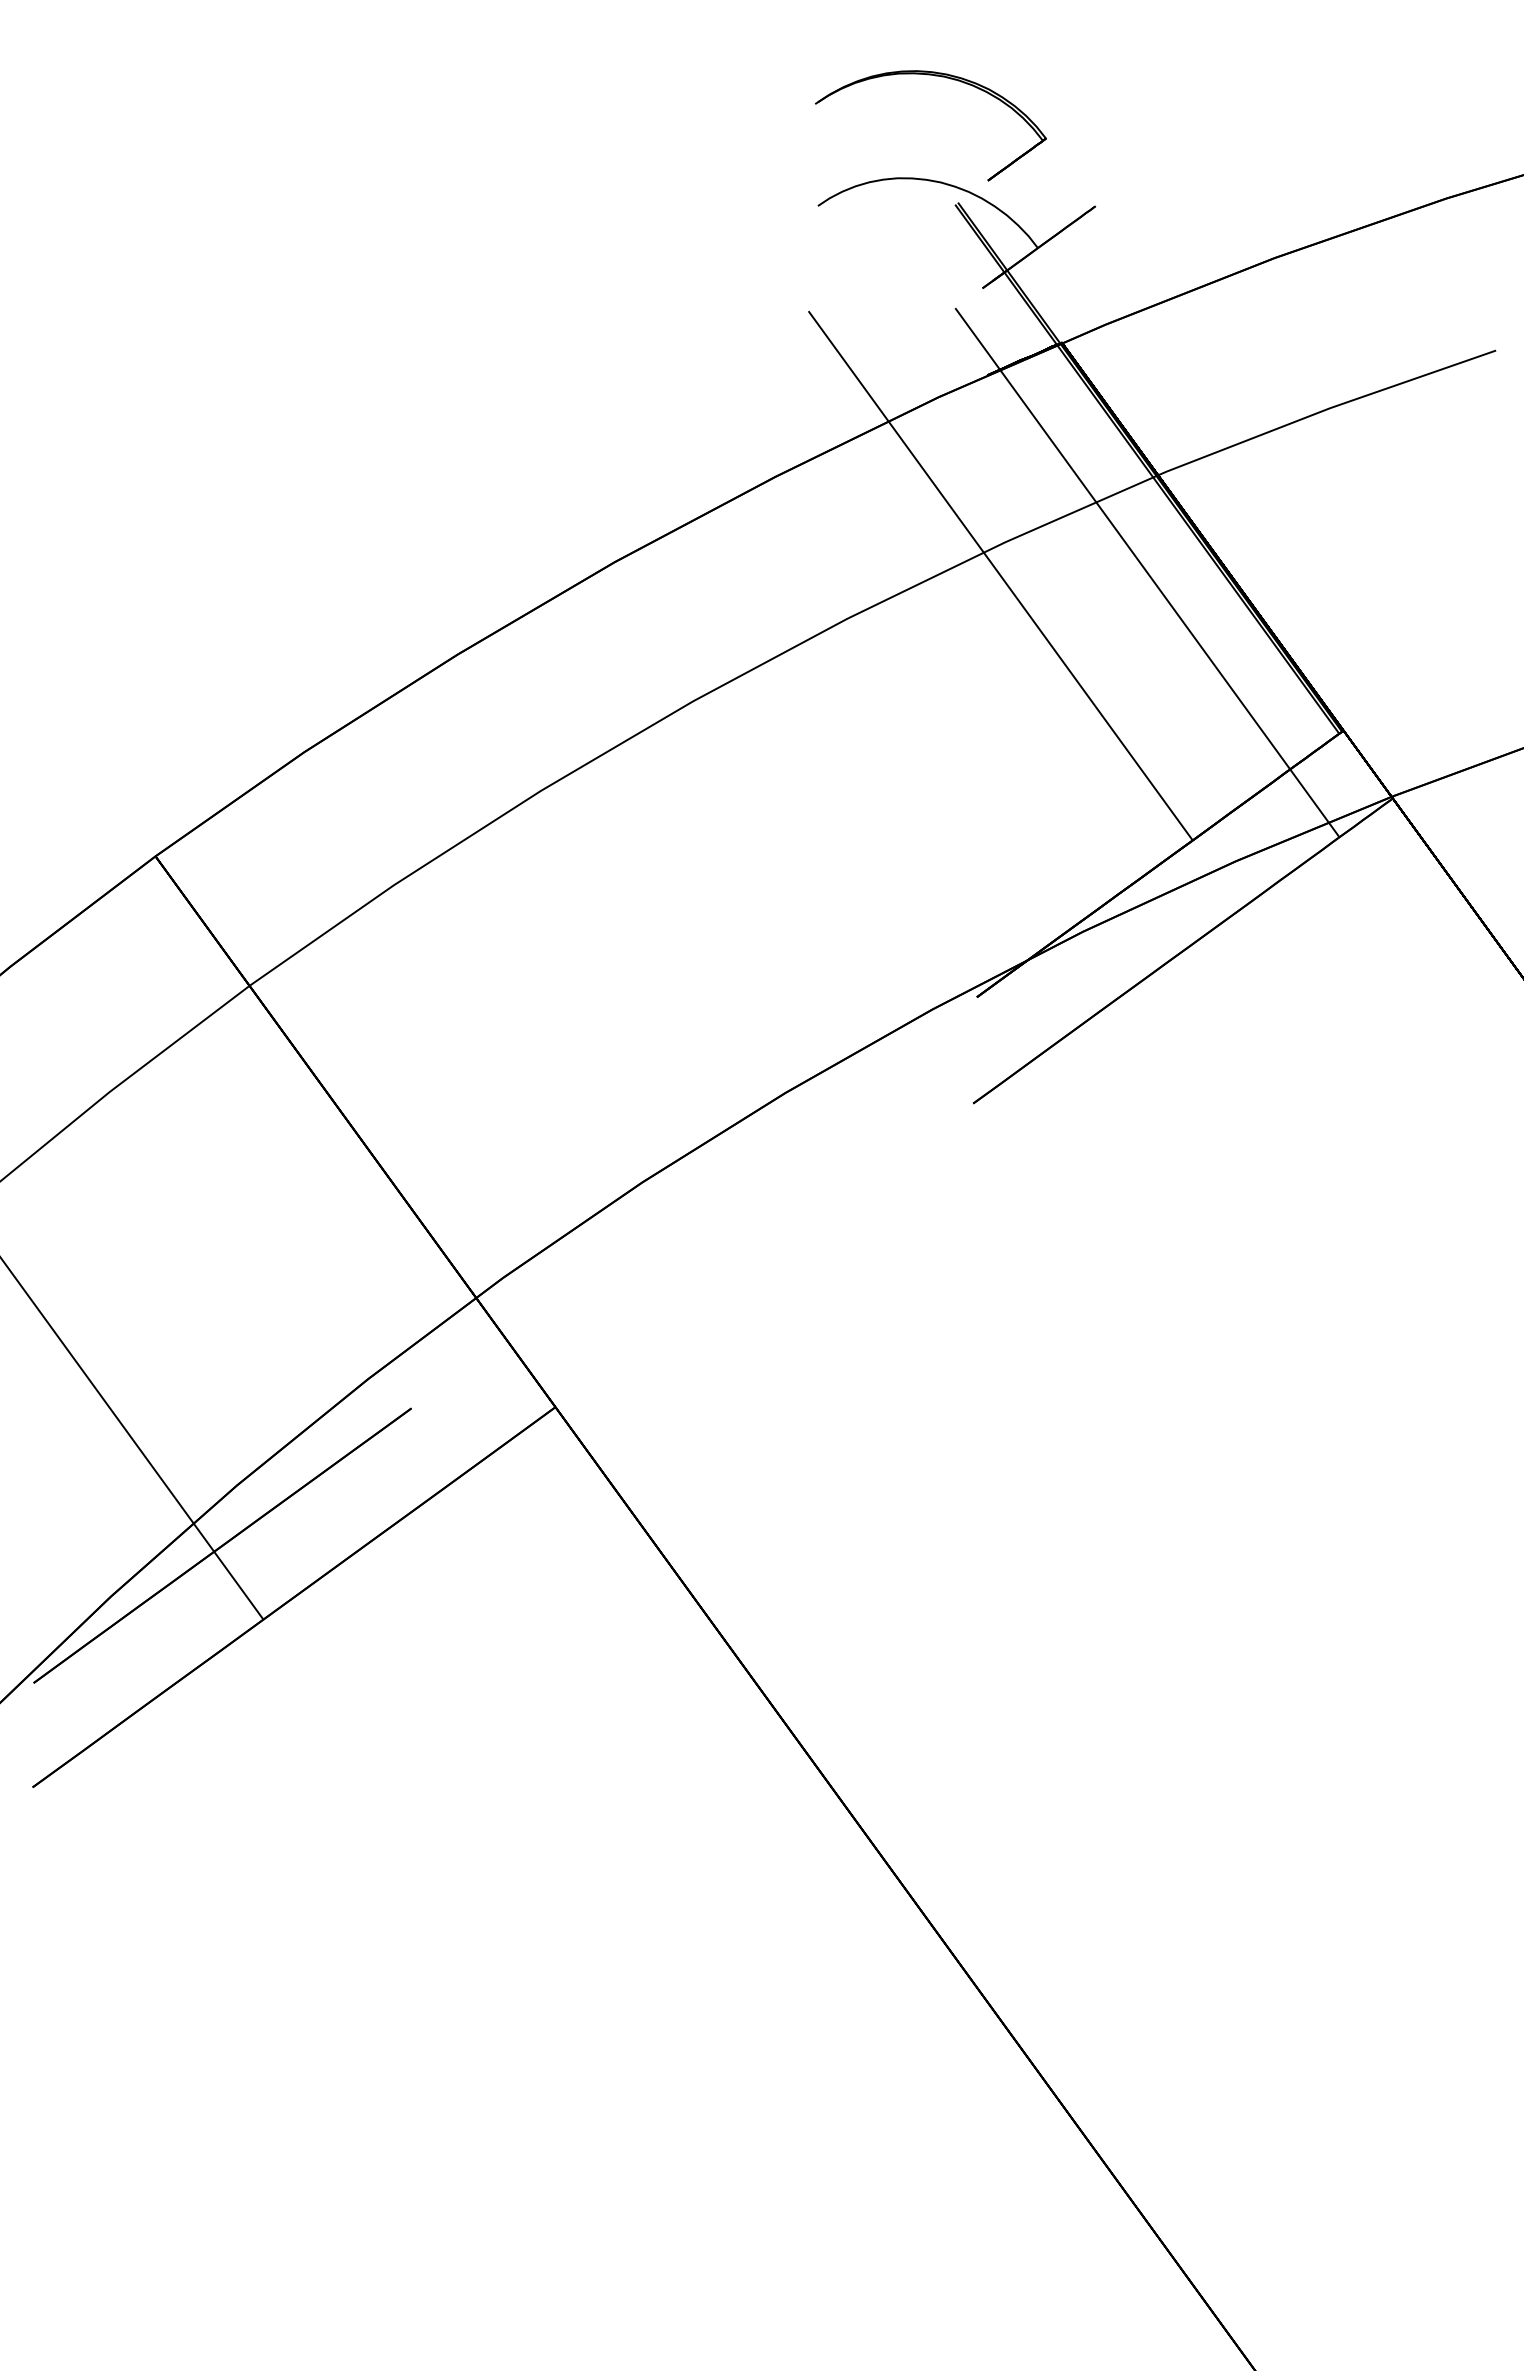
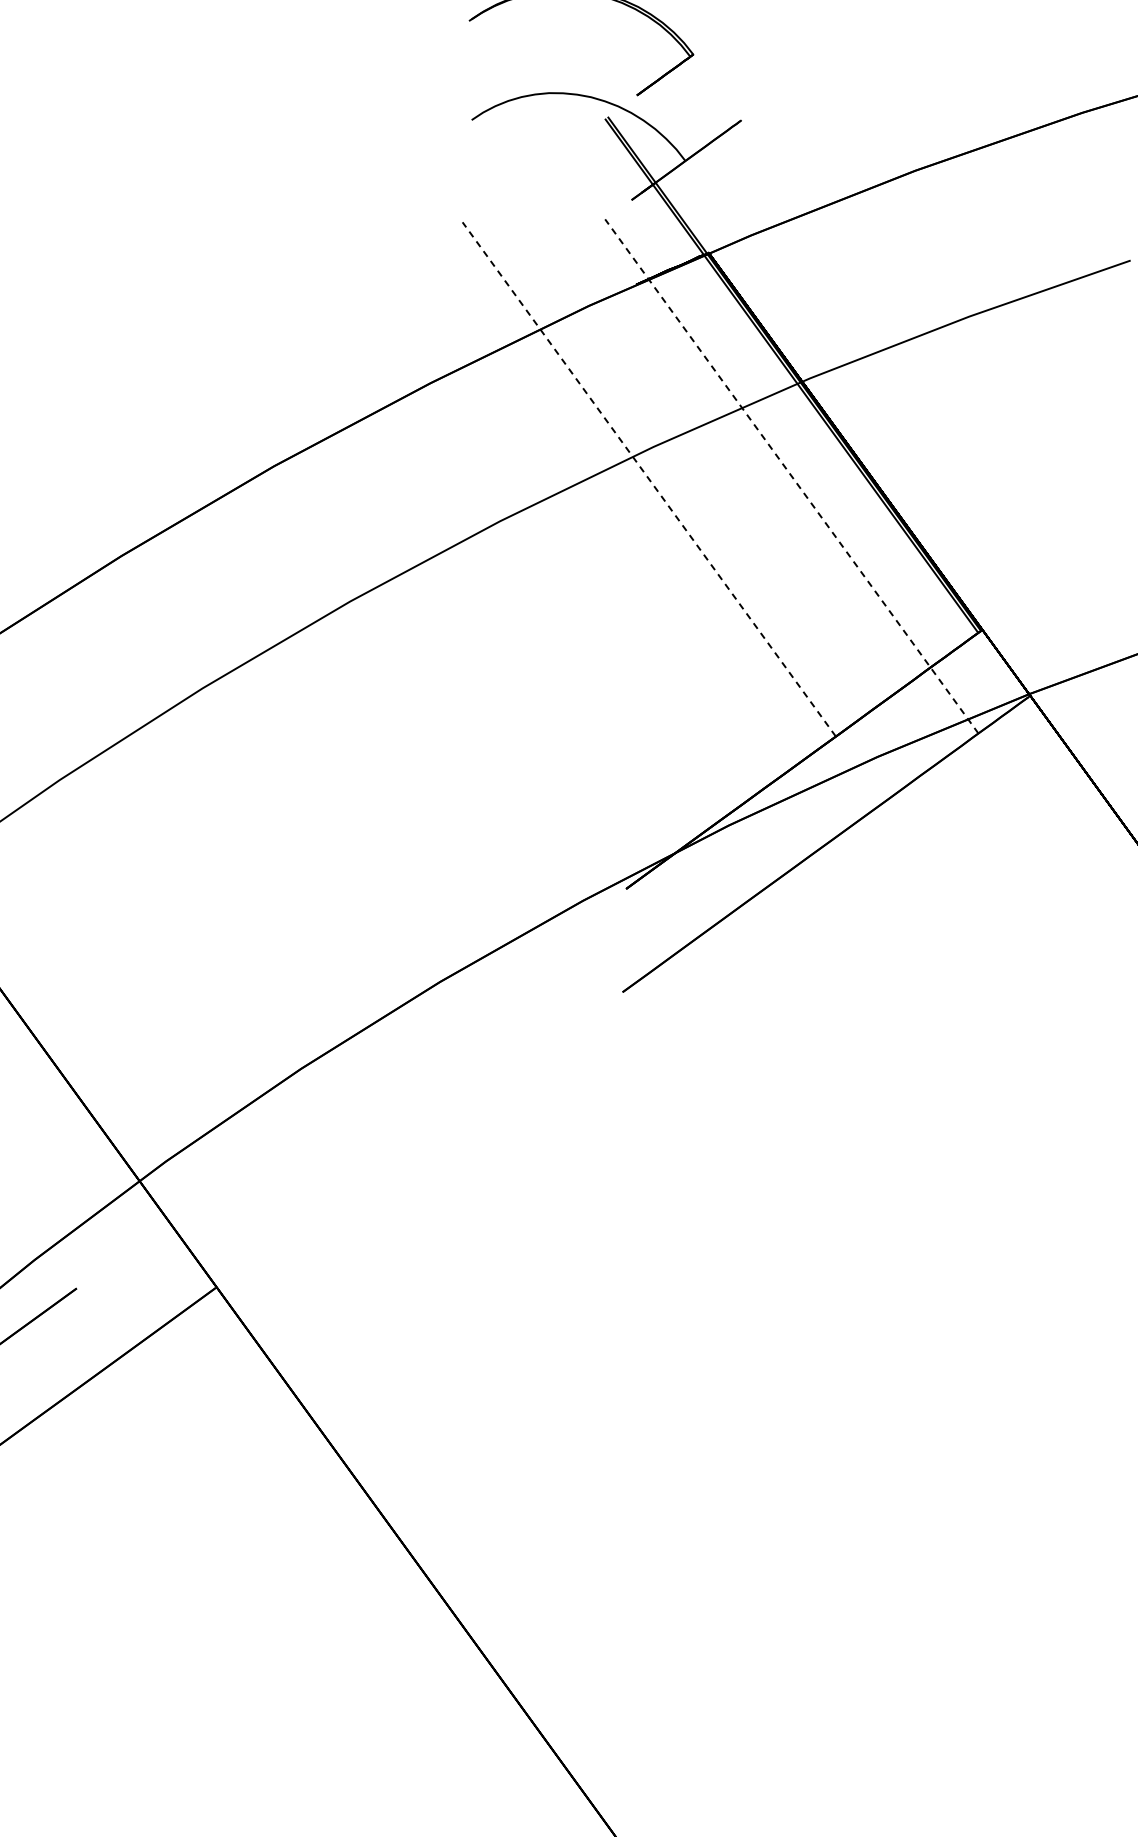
line: (1147, 572) -> (791, 476), solid -> dashed
line: (1000, 575) -> (649, 479), solid -> dashed

